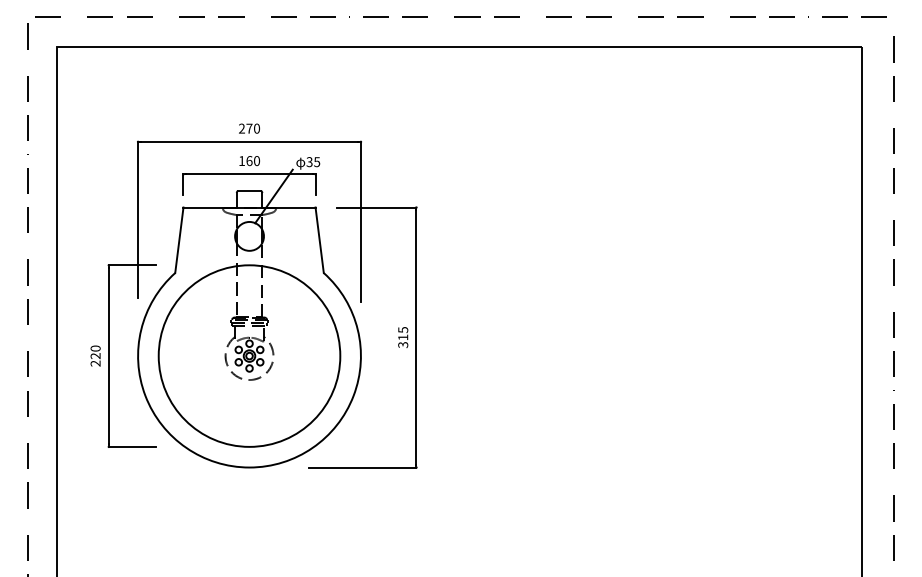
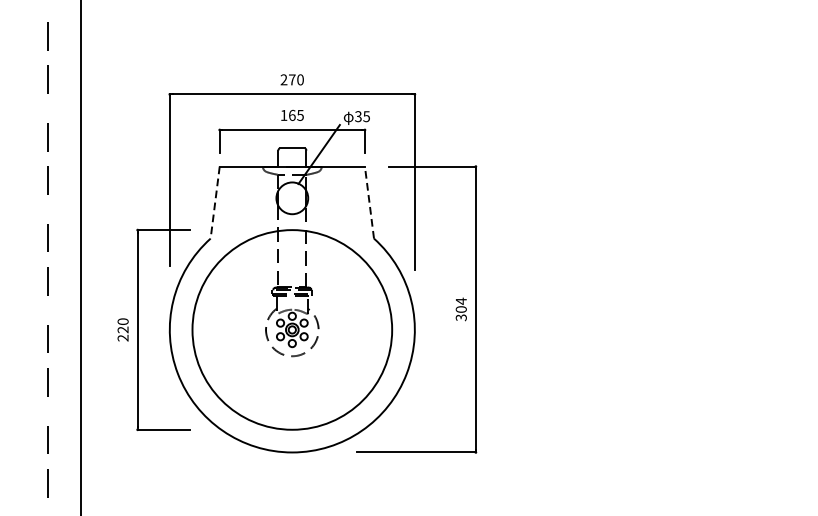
text: (256, 160) -> (300, 114), 160 -> 165
line: (319, 239) -> (369, 201), solid -> dashed
line: (179, 240) -> (215, 202), solid -> dashed
text: (403, 333) -> (461, 305), 315 -> 304

